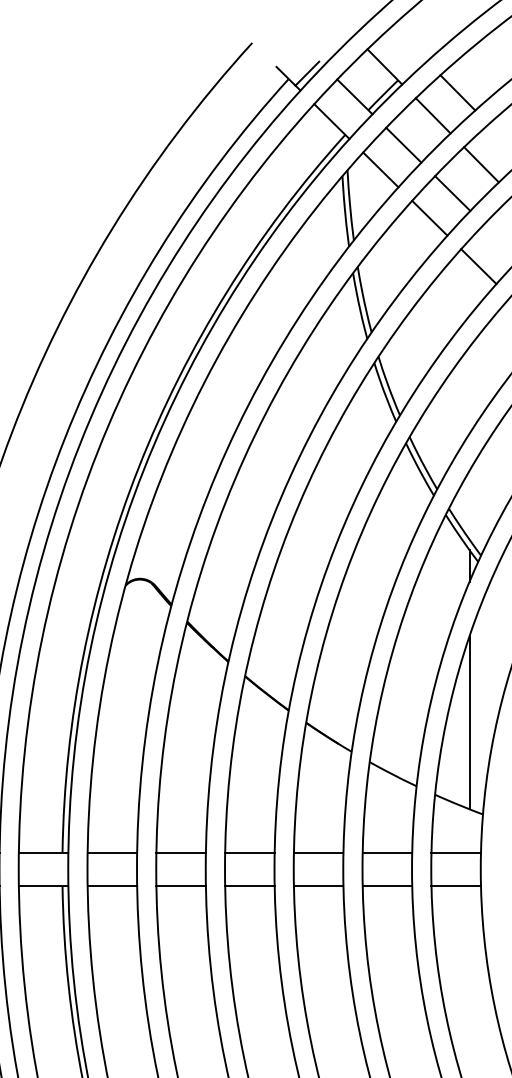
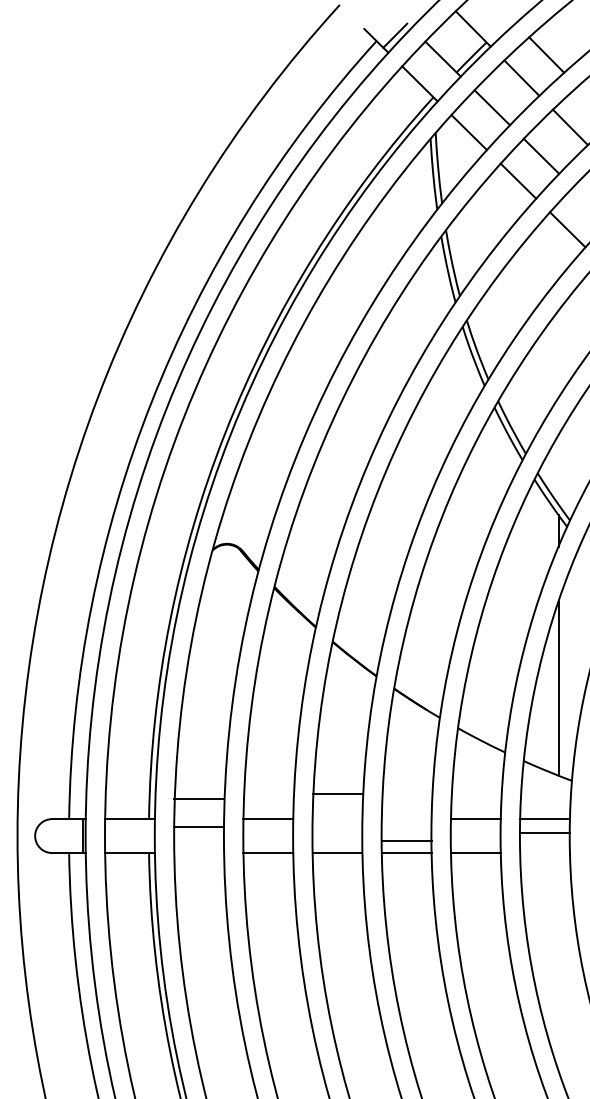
line: (112, 852) -> (199, 799), moved
line: (249, 852) -> (337, 794), moved
line: (318, 852) -> (406, 841), moved
line: (112, 886) -> (199, 827), moved
line: (455, 886) -> (544, 833), moved

